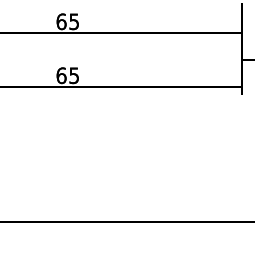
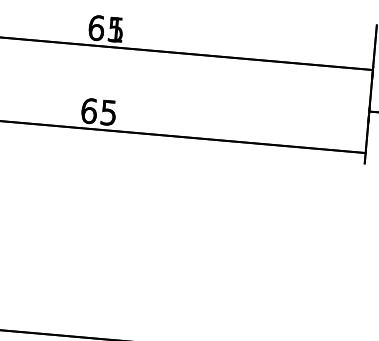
text: (73, 21) -> (114, 29), 65 -> 61

